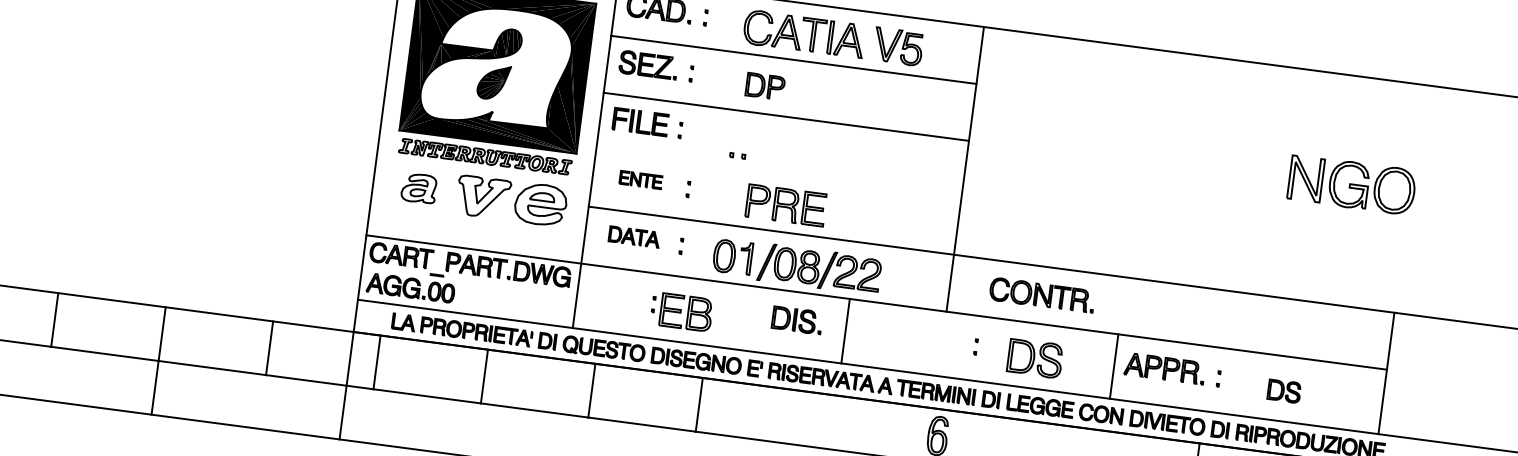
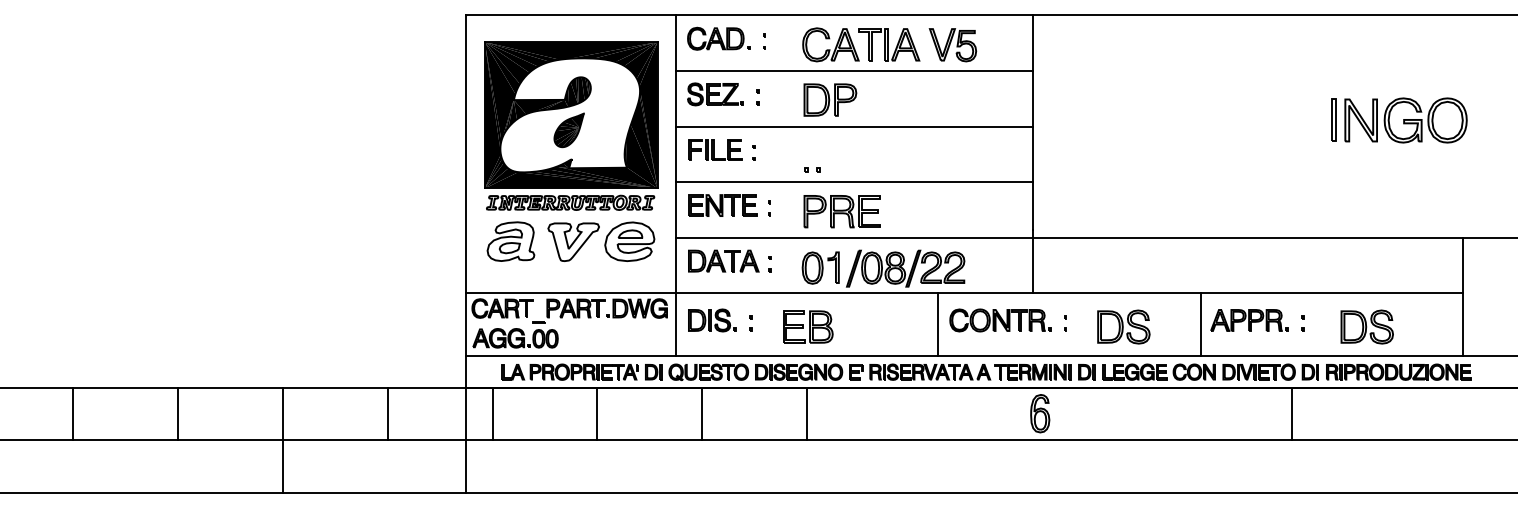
part: (765, 85) -> (830, 99), size x1.43
line: (778, 174) -> (854, 182), added
part: (1277, 174) -> (1333, 119), added
part: (640, 179) -> (722, 205), size x1.67
part: (418, 188) -> (510, 241), size x1.43
part: (785, 205) -> (841, 211), moved
part: (634, 236) -> (723, 260), size x1.43
part: (1042, 295) -> (1000, 320), moved
part: (686, 312) -> (808, 326), moved
part: (797, 320) -> (712, 320), moved
part: (1283, 390) -> (1366, 326), size x1.67

